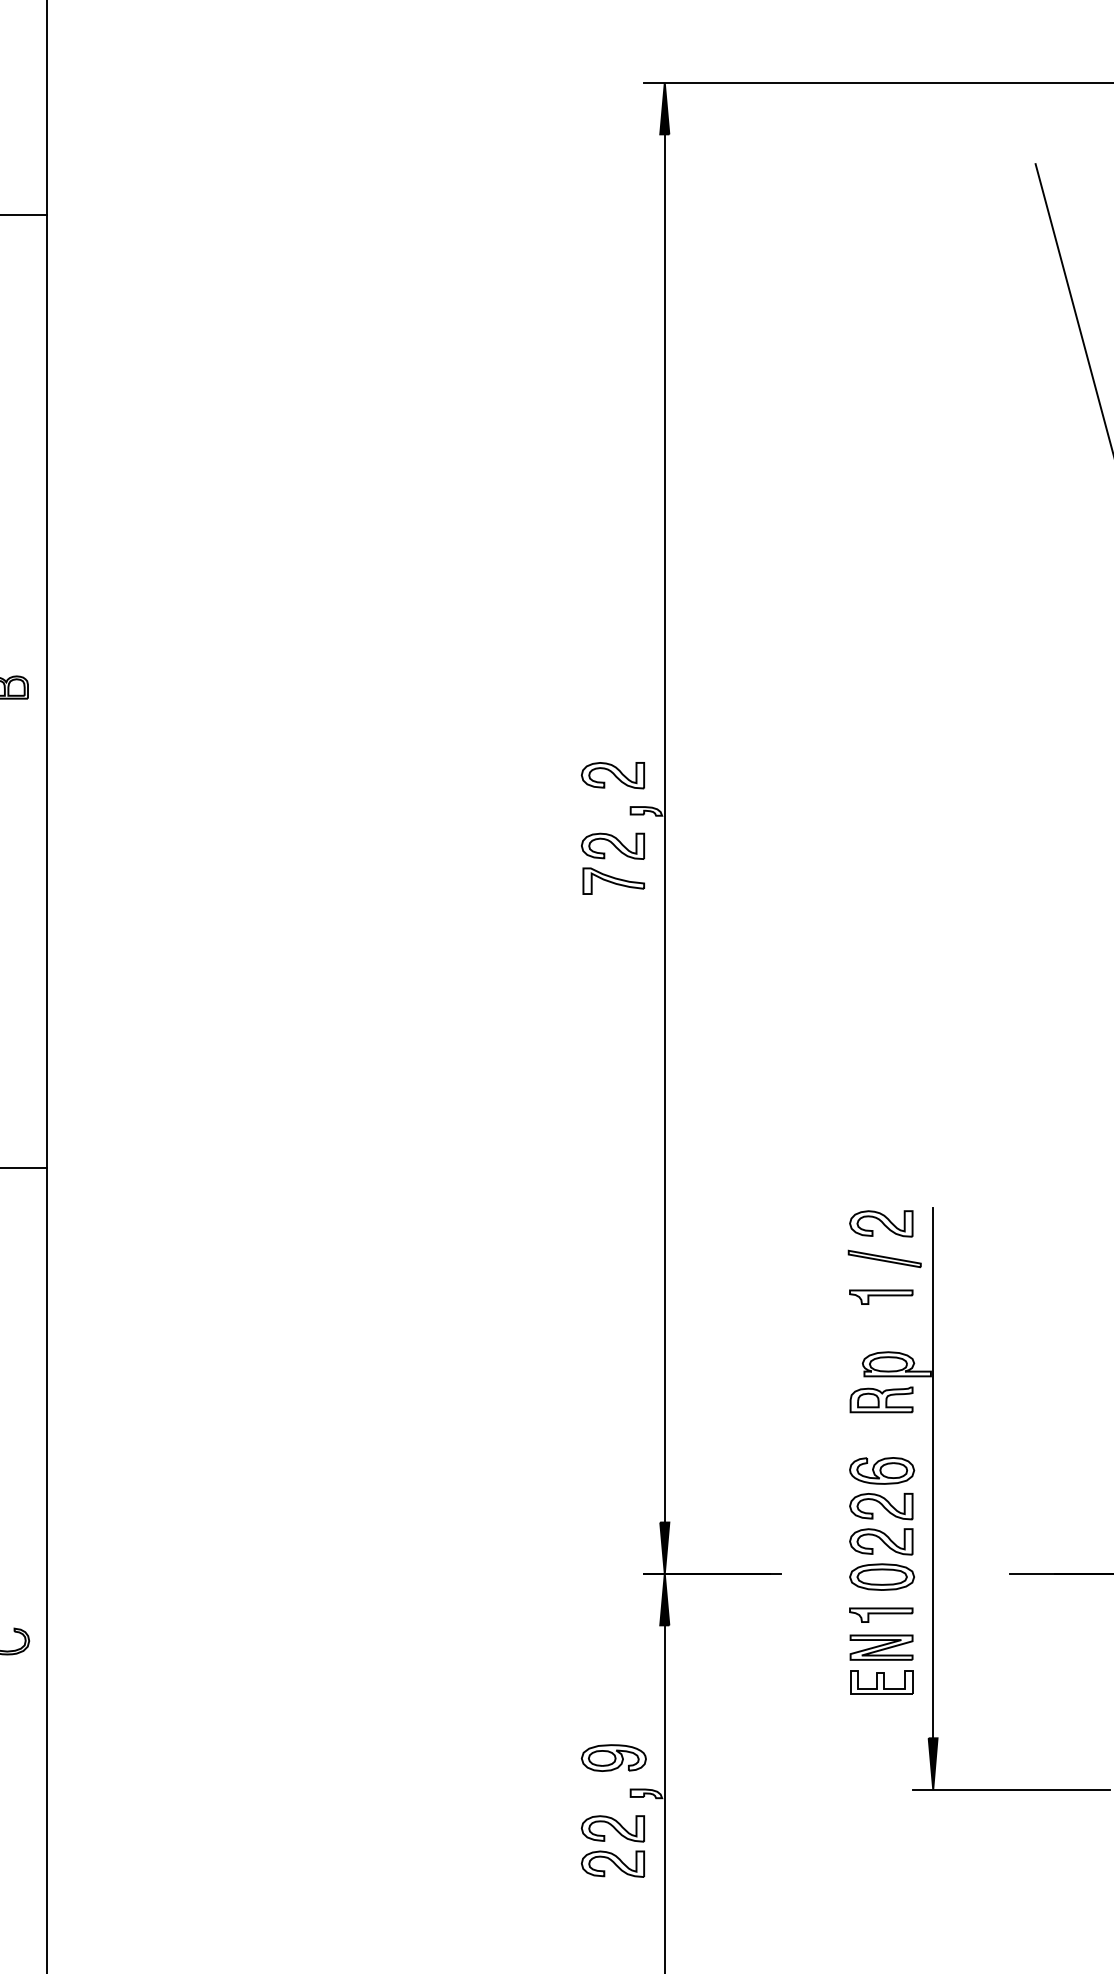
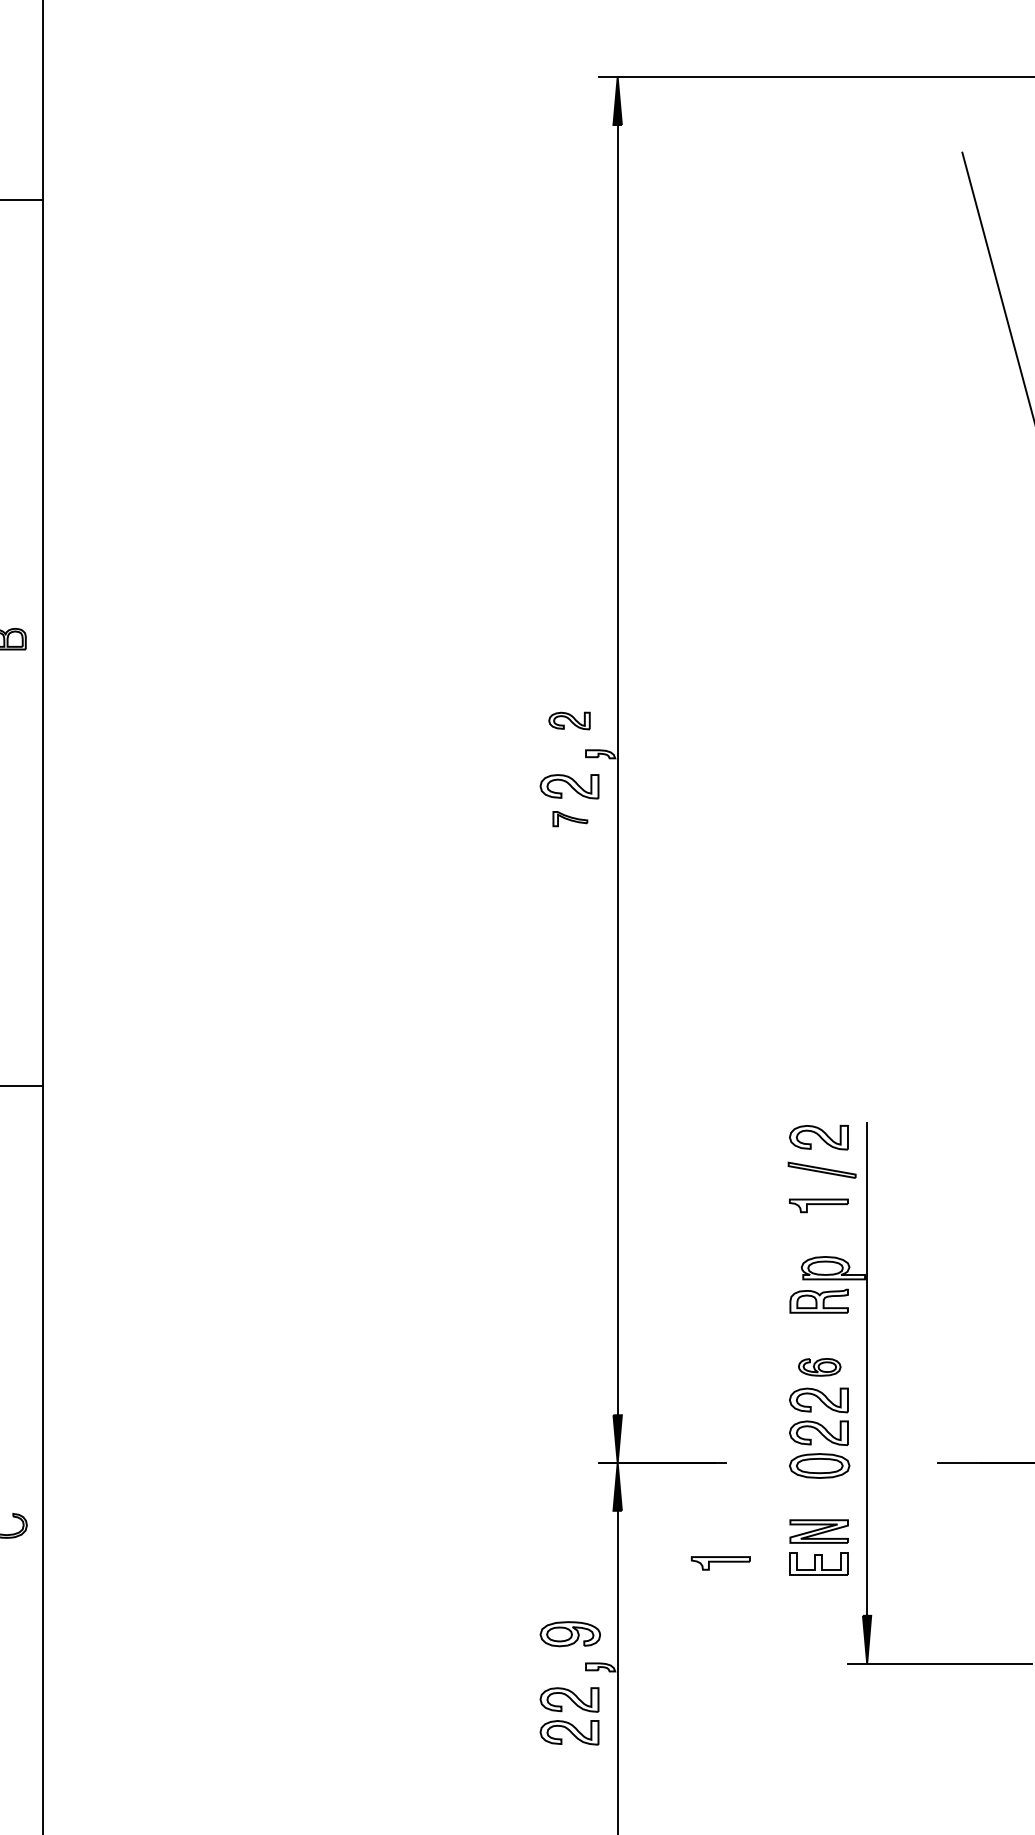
part: (612, 775) -> (569, 720), size x0.7
part: (614, 880) -> (570, 818), size x0.6
part: (881, 1471) -> (819, 1367), size x0.7
part: (880, 1615) -> (720, 1563), moved

